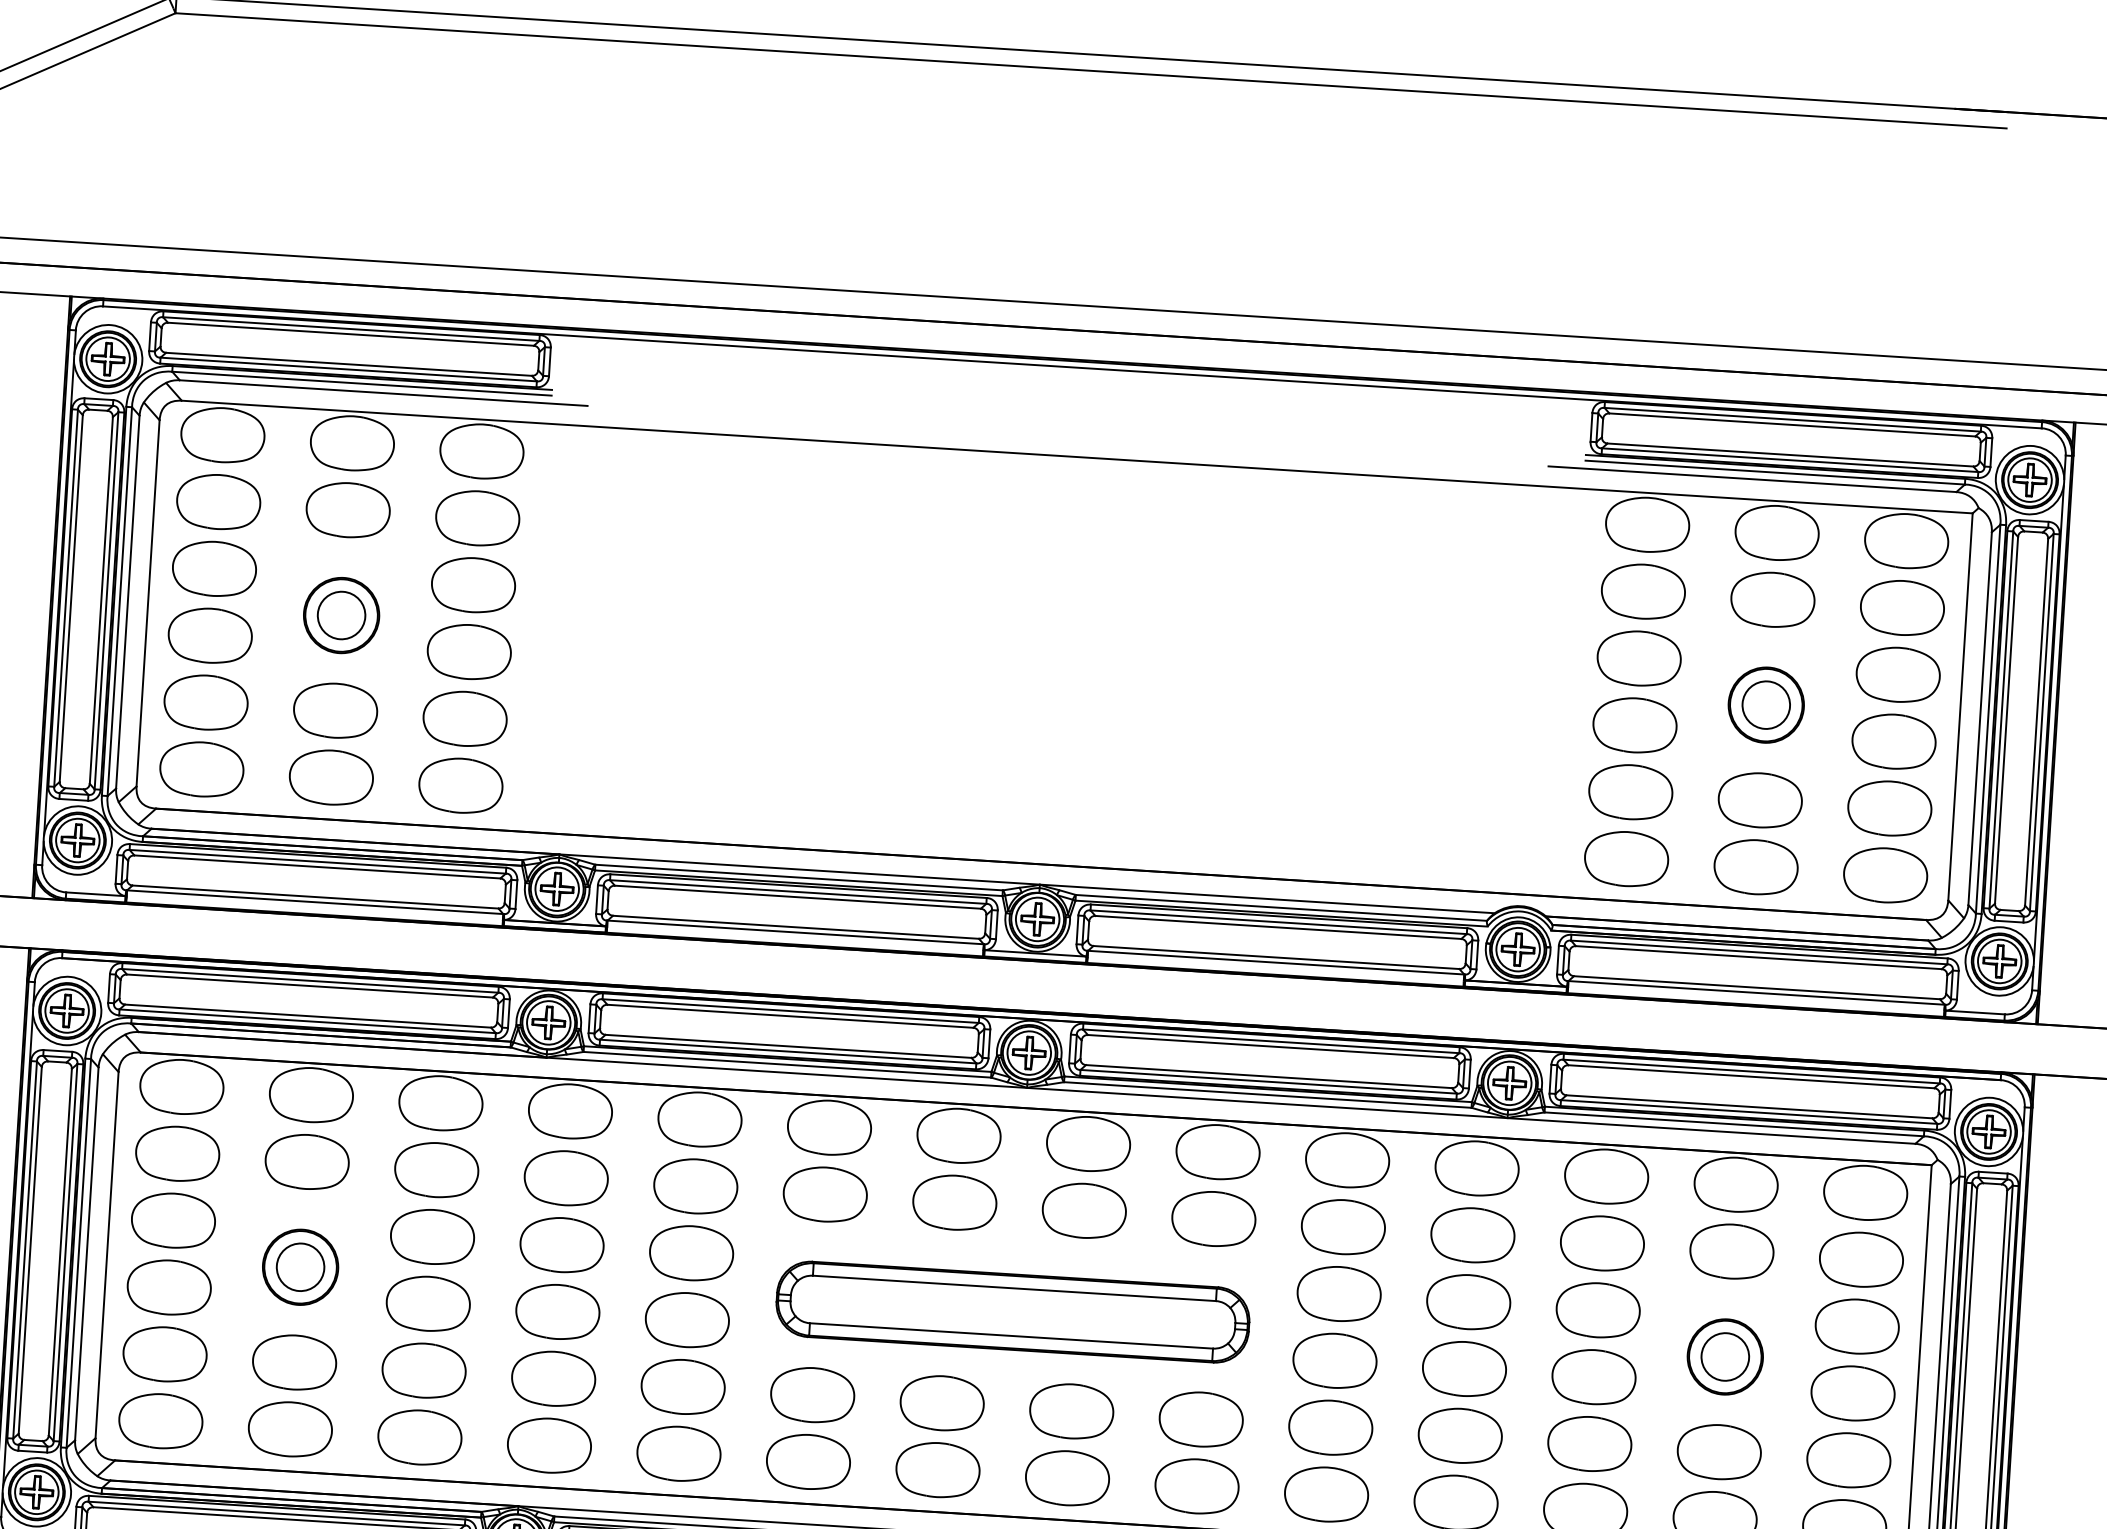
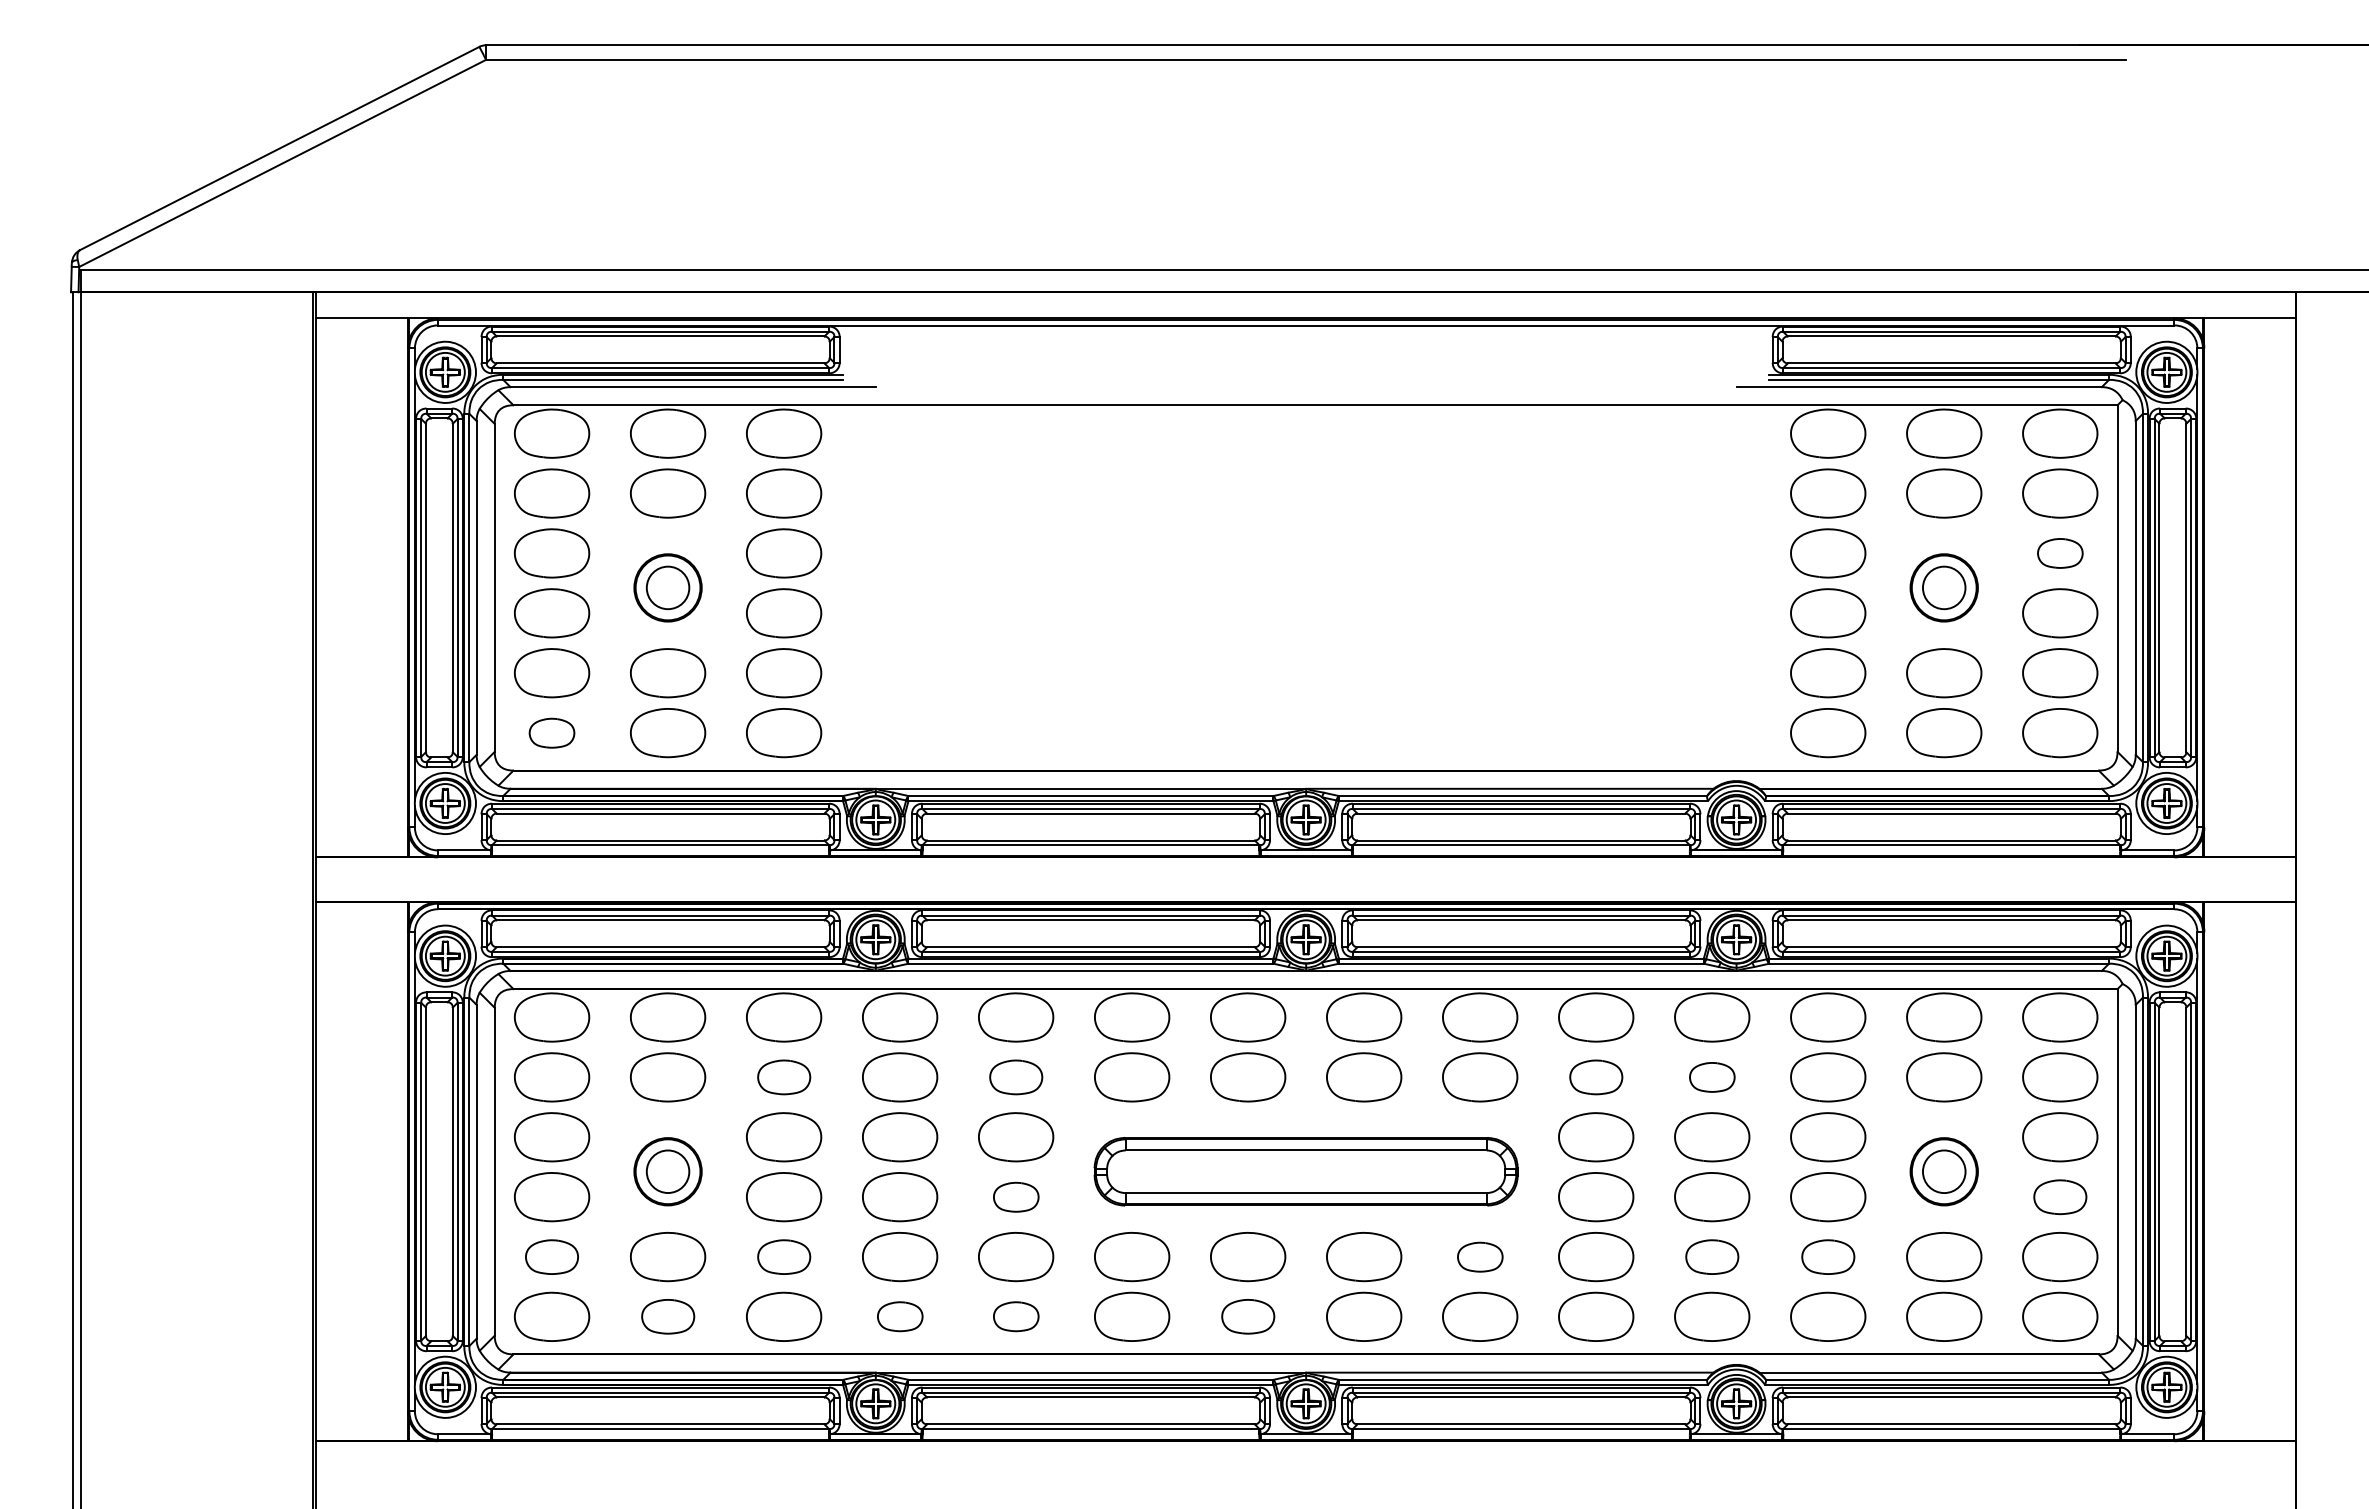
part: (1898, 674) -> (2060, 553), size x0.6
part: (201, 769) -> (551, 733), size x0.6
part: (437, 1170) -> (784, 1077), size x0.7
part: (696, 1186) -> (1016, 1077), size x0.7
part: (1343, 1227) -> (1596, 1077), size x0.7
part: (1473, 1235) -> (1712, 1077), size x0.6
part: (687, 1320) -> (1016, 1197), size x0.6
part: (164, 1354) -> (551, 1257), size x0.7
part: (424, 1371) -> (784, 1257), size x0.7
part: (1853, 1393) -> (2060, 1197), size x0.7
part: (1201, 1420) -> (1480, 1257), size x0.6
part: (290, 1428) -> (668, 1316), size x0.7
part: (1460, 1436) -> (1712, 1257), size x0.7
part: (1590, 1444) -> (1828, 1257), size x0.7
part: (549, 1445) -> (900, 1316), size x0.6
part: (679, 1453) -> (1016, 1316), size x0.6
part: (938, 1469) -> (1248, 1316), size x0.7

